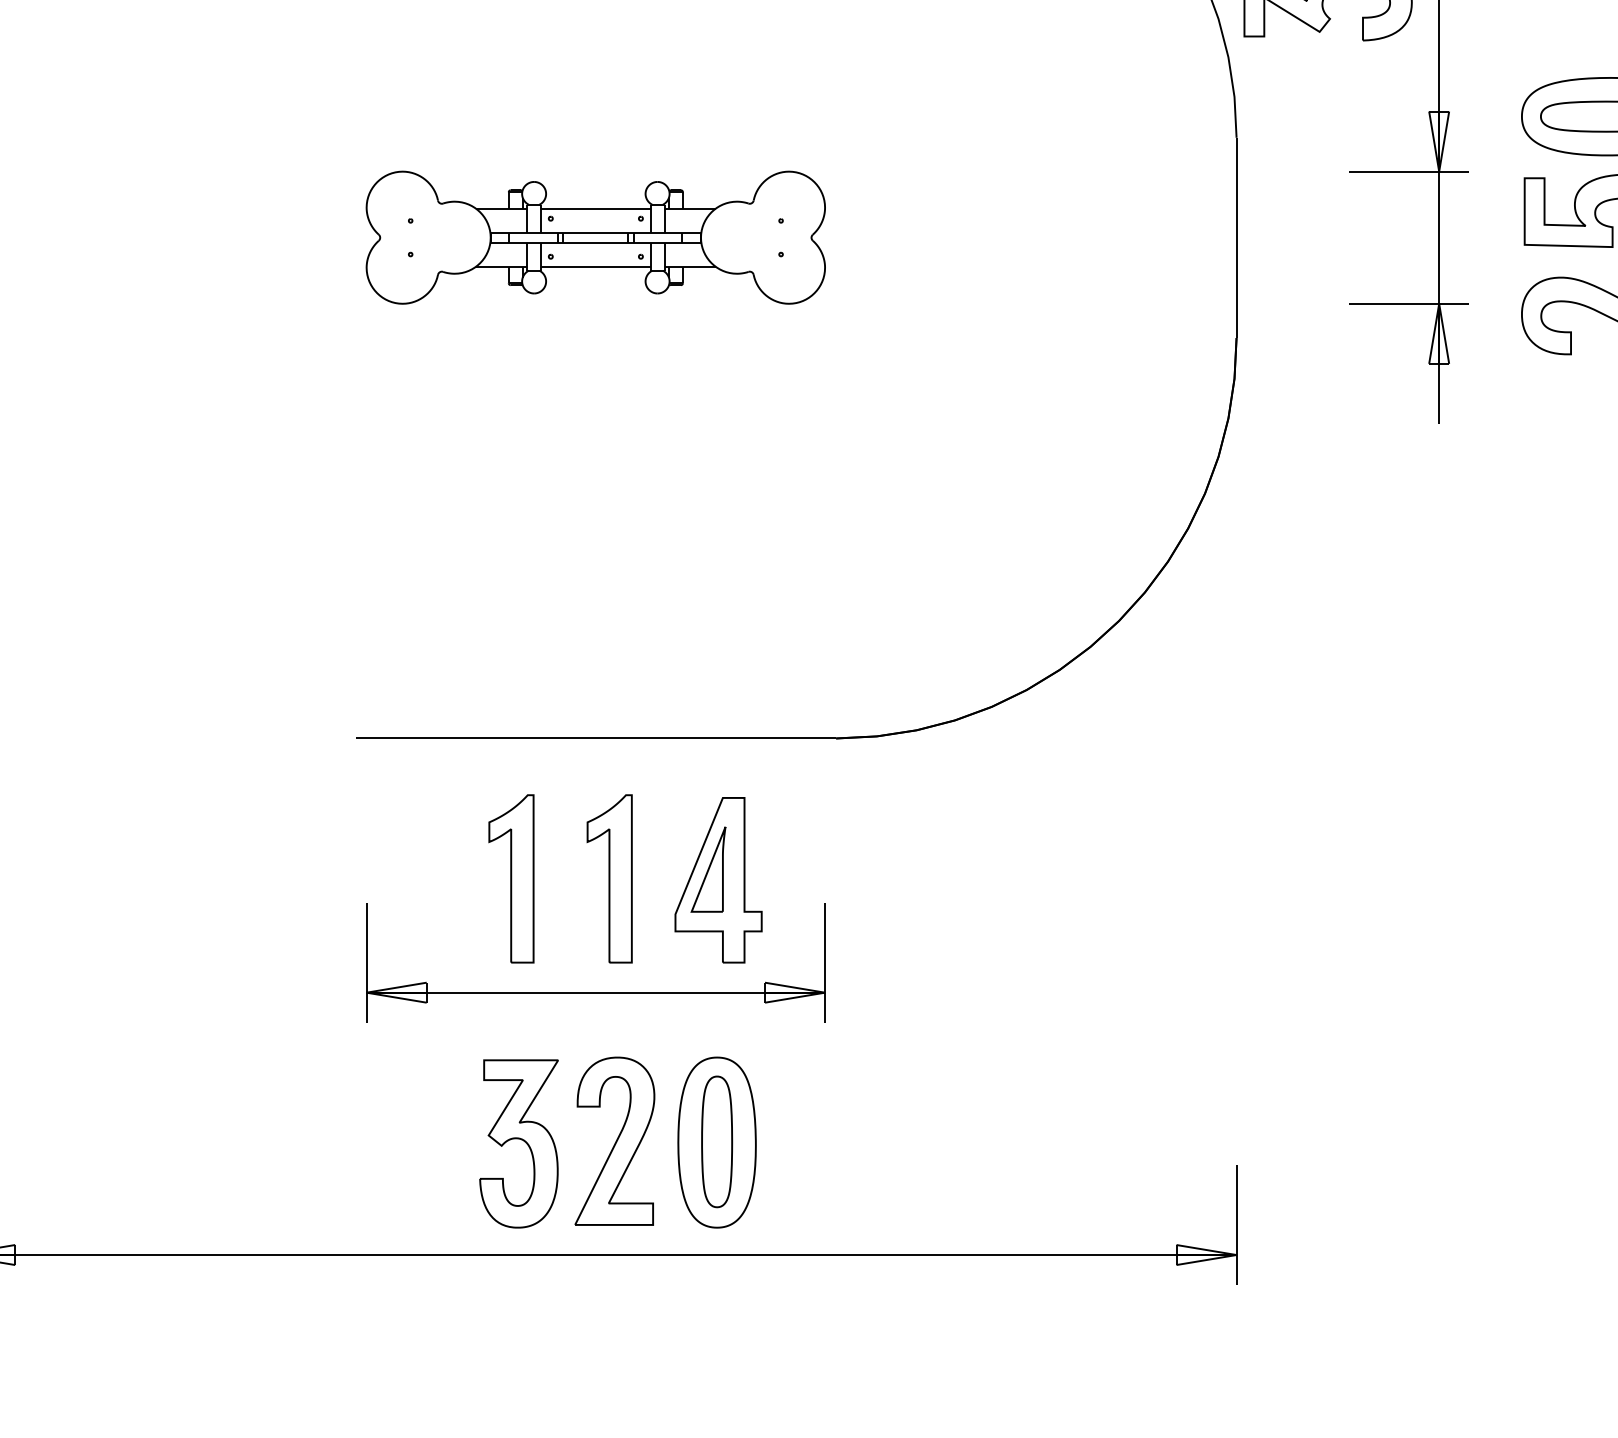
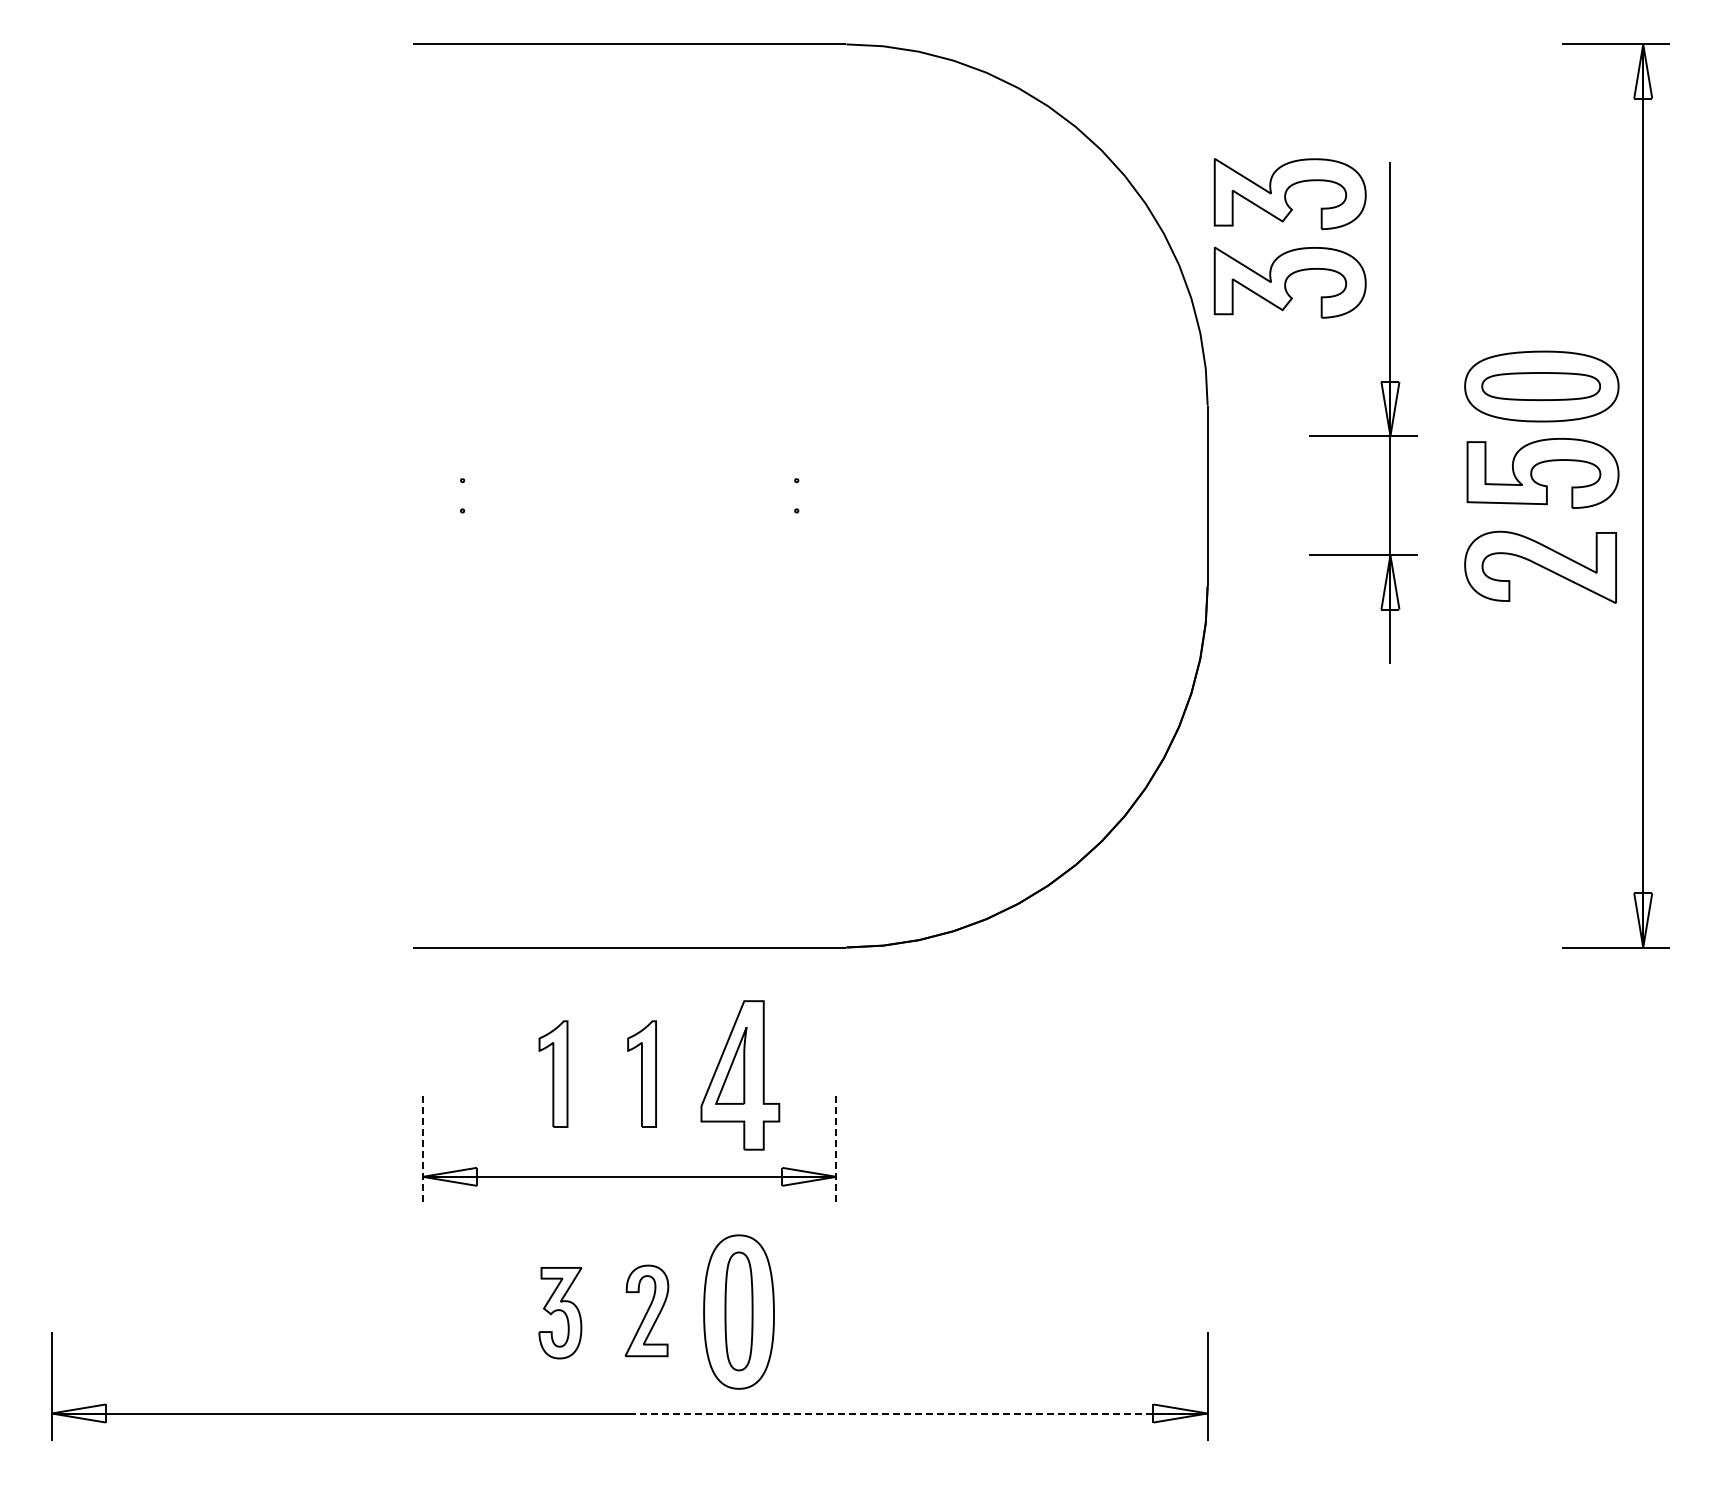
part: (595, 237) -> (629, 495), removed
part: (511, 878) -> (553, 1073), size x0.7
part: (608, 878) -> (641, 1073), size x0.7
line: (366, 963) -> (422, 1150), solid -> dashed
line: (825, 963) -> (836, 1150), solid -> dashed
part: (614, 1140) -> (646, 1310), size x0.6
part: (519, 1143) -> (560, 1312), size x0.6
line: (916, 1255) -> (918, 1413), solid -> dashed

